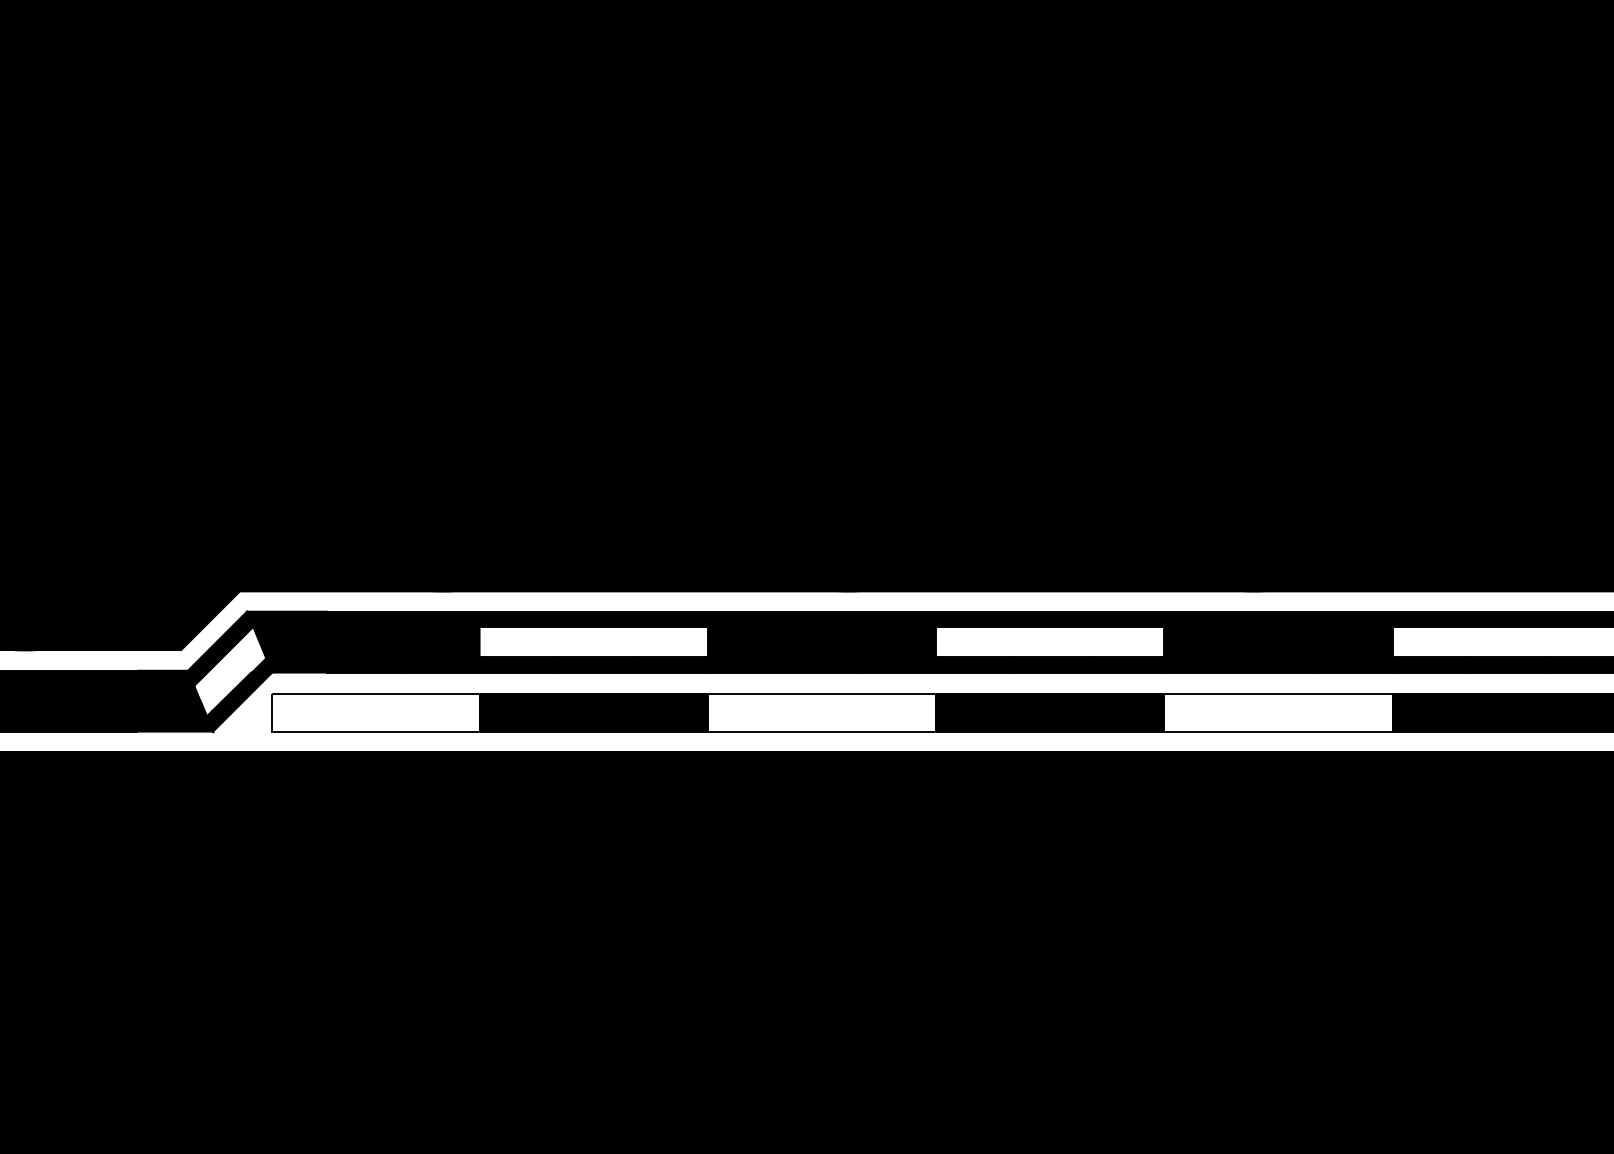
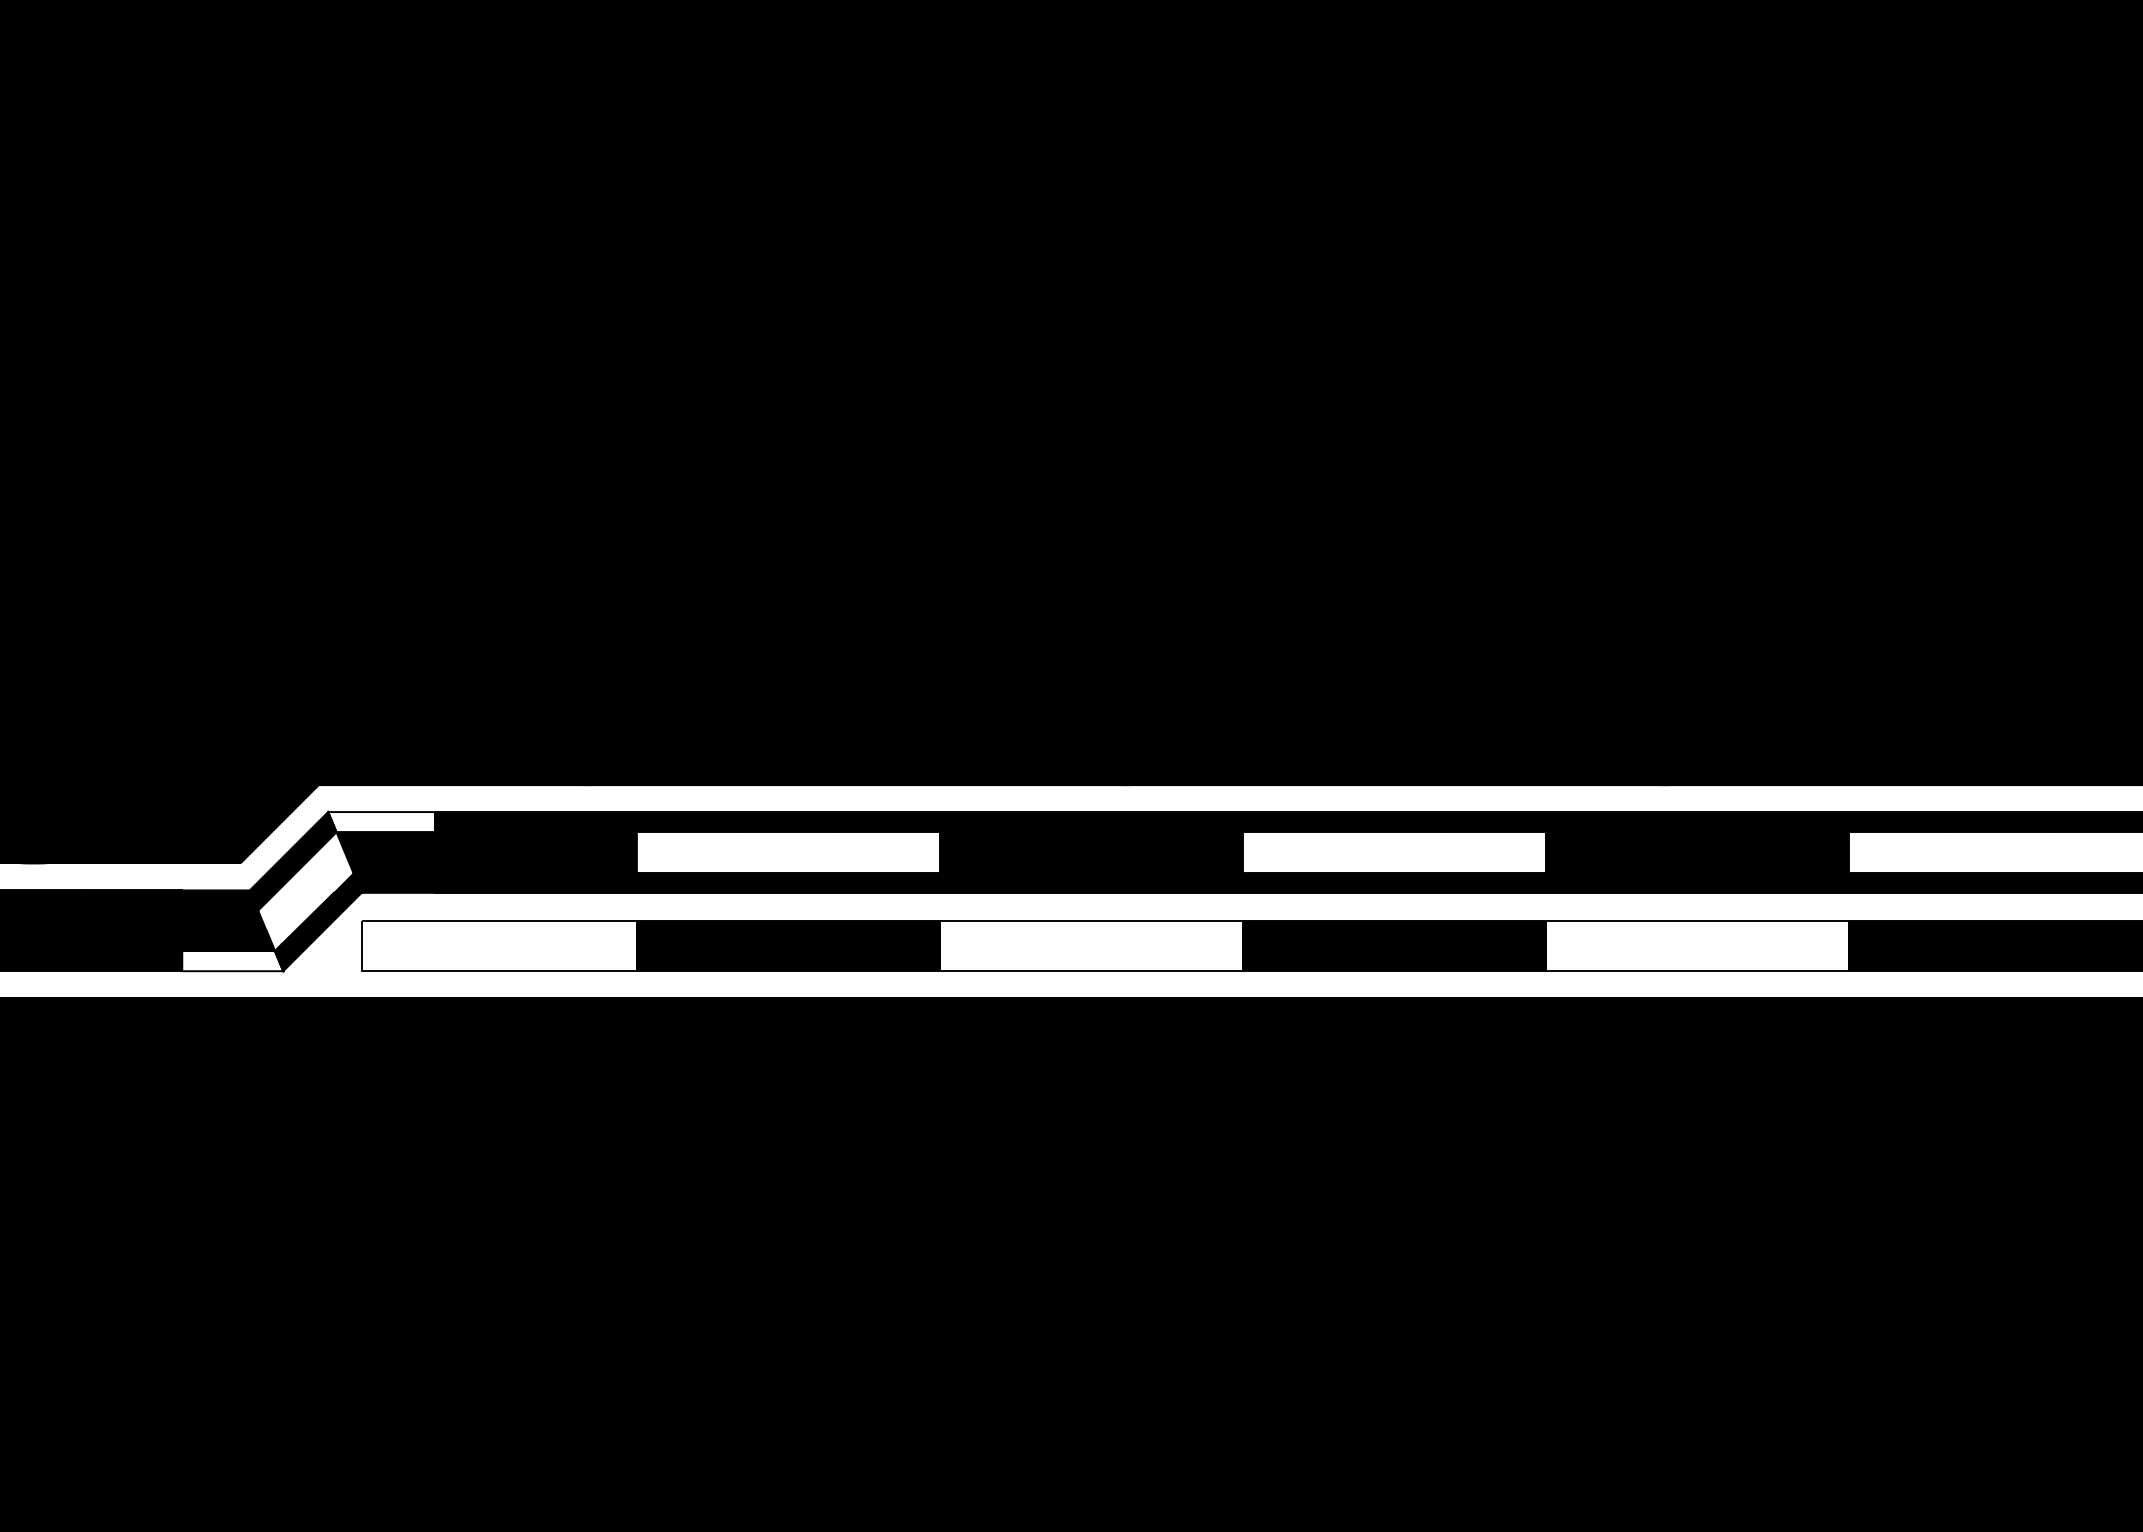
fill: (287, 619) -> (381, 822), removed
fill: (174, 724) -> (232, 961), removed

